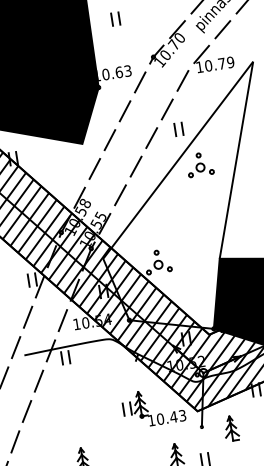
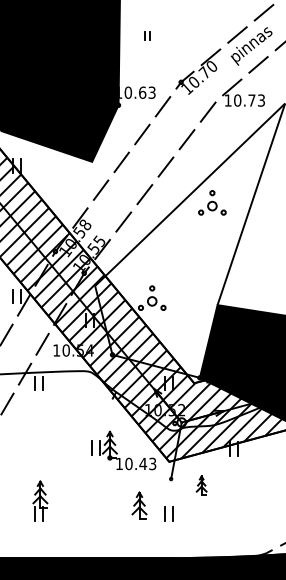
part: (115, 19) -> (147, 36), size x0.6
text: (230, 62) -> (261, 100), 10.79 -> 10.73
part: (178, 129) -> (195, 162), removed
part: (231, 428) -> (201, 485), size x0.7

